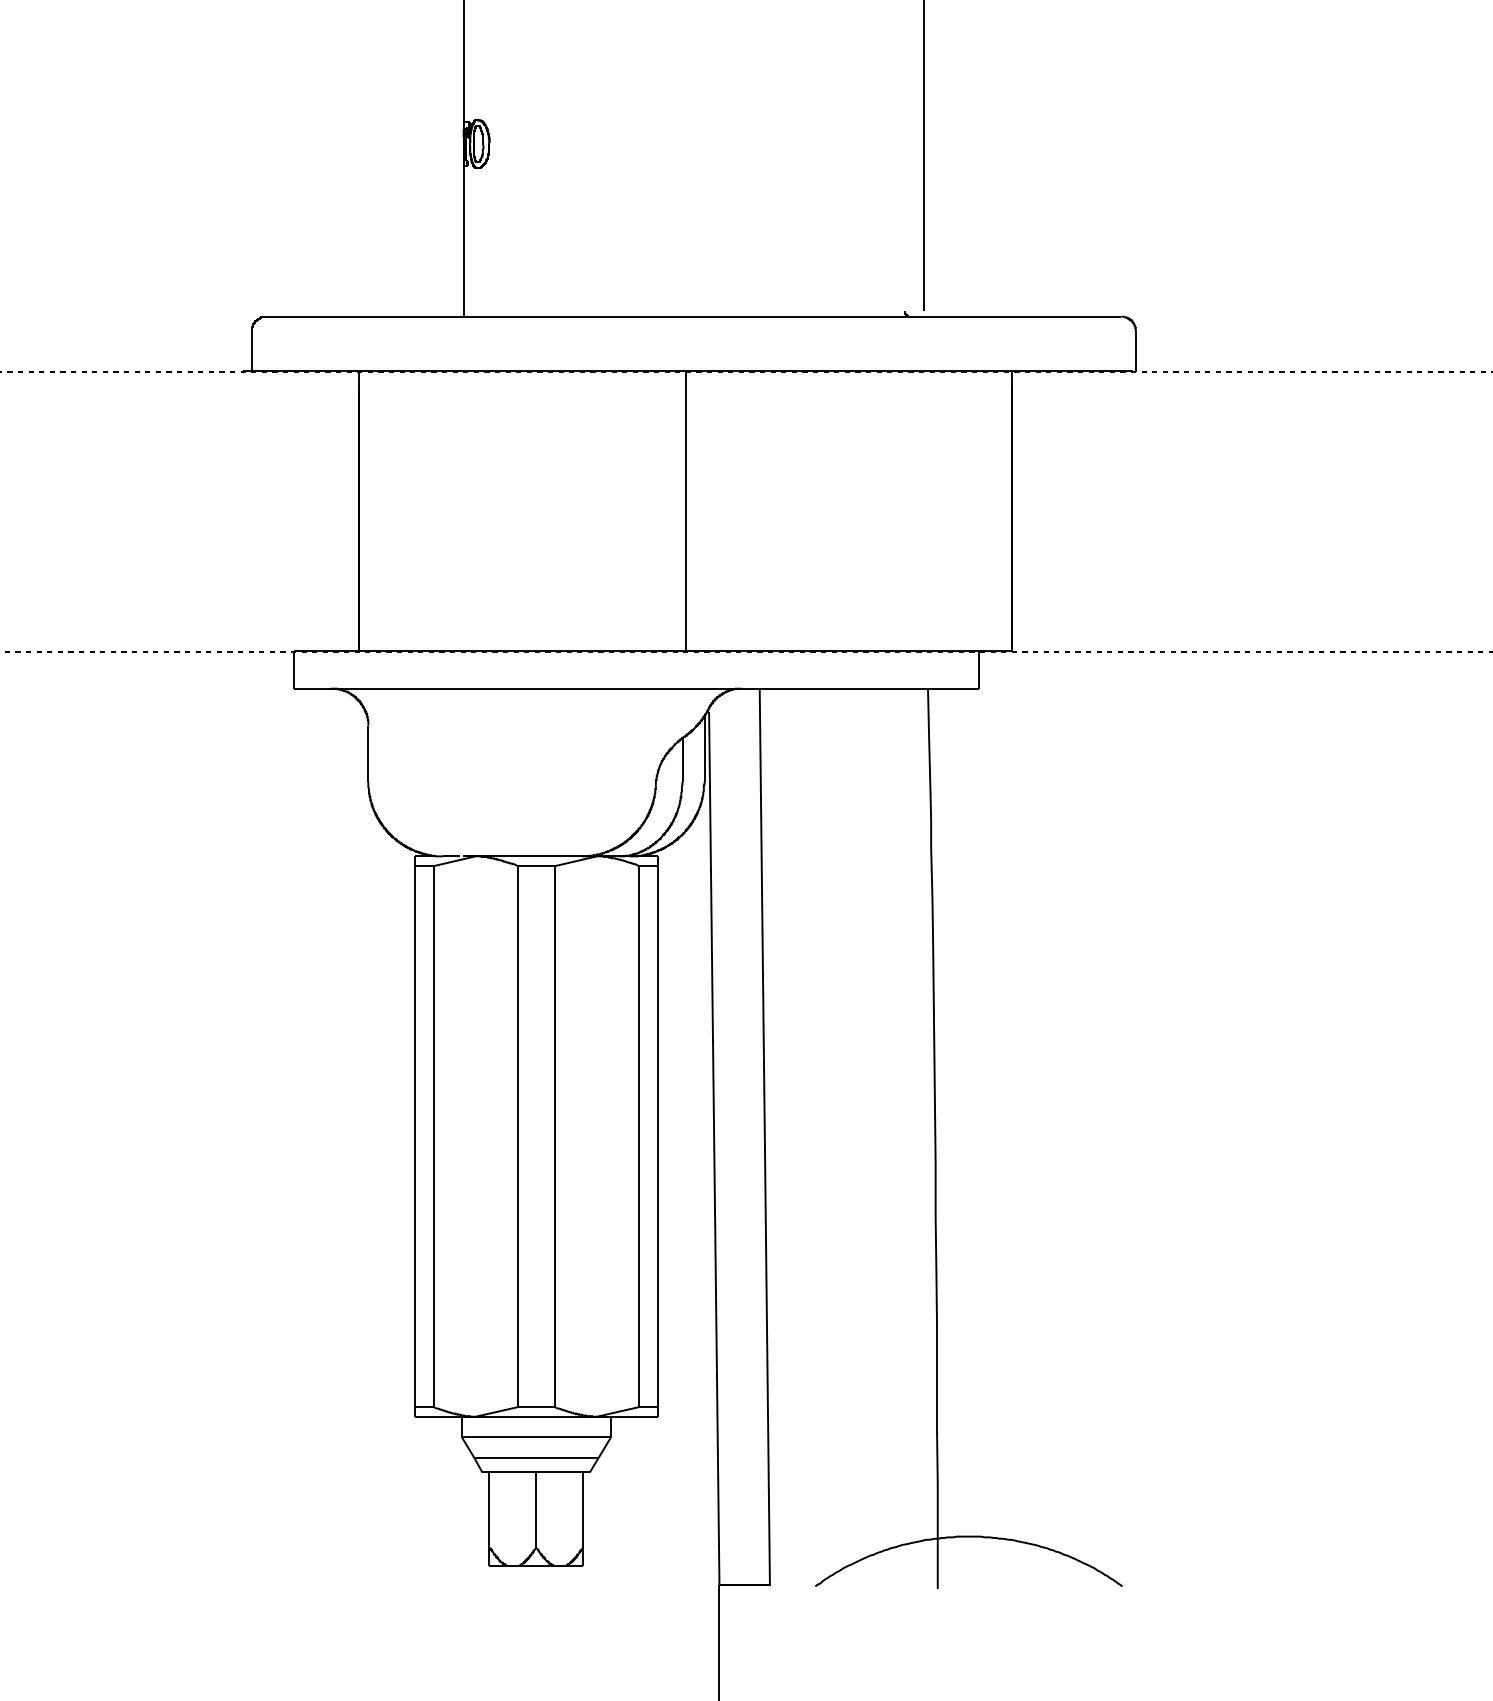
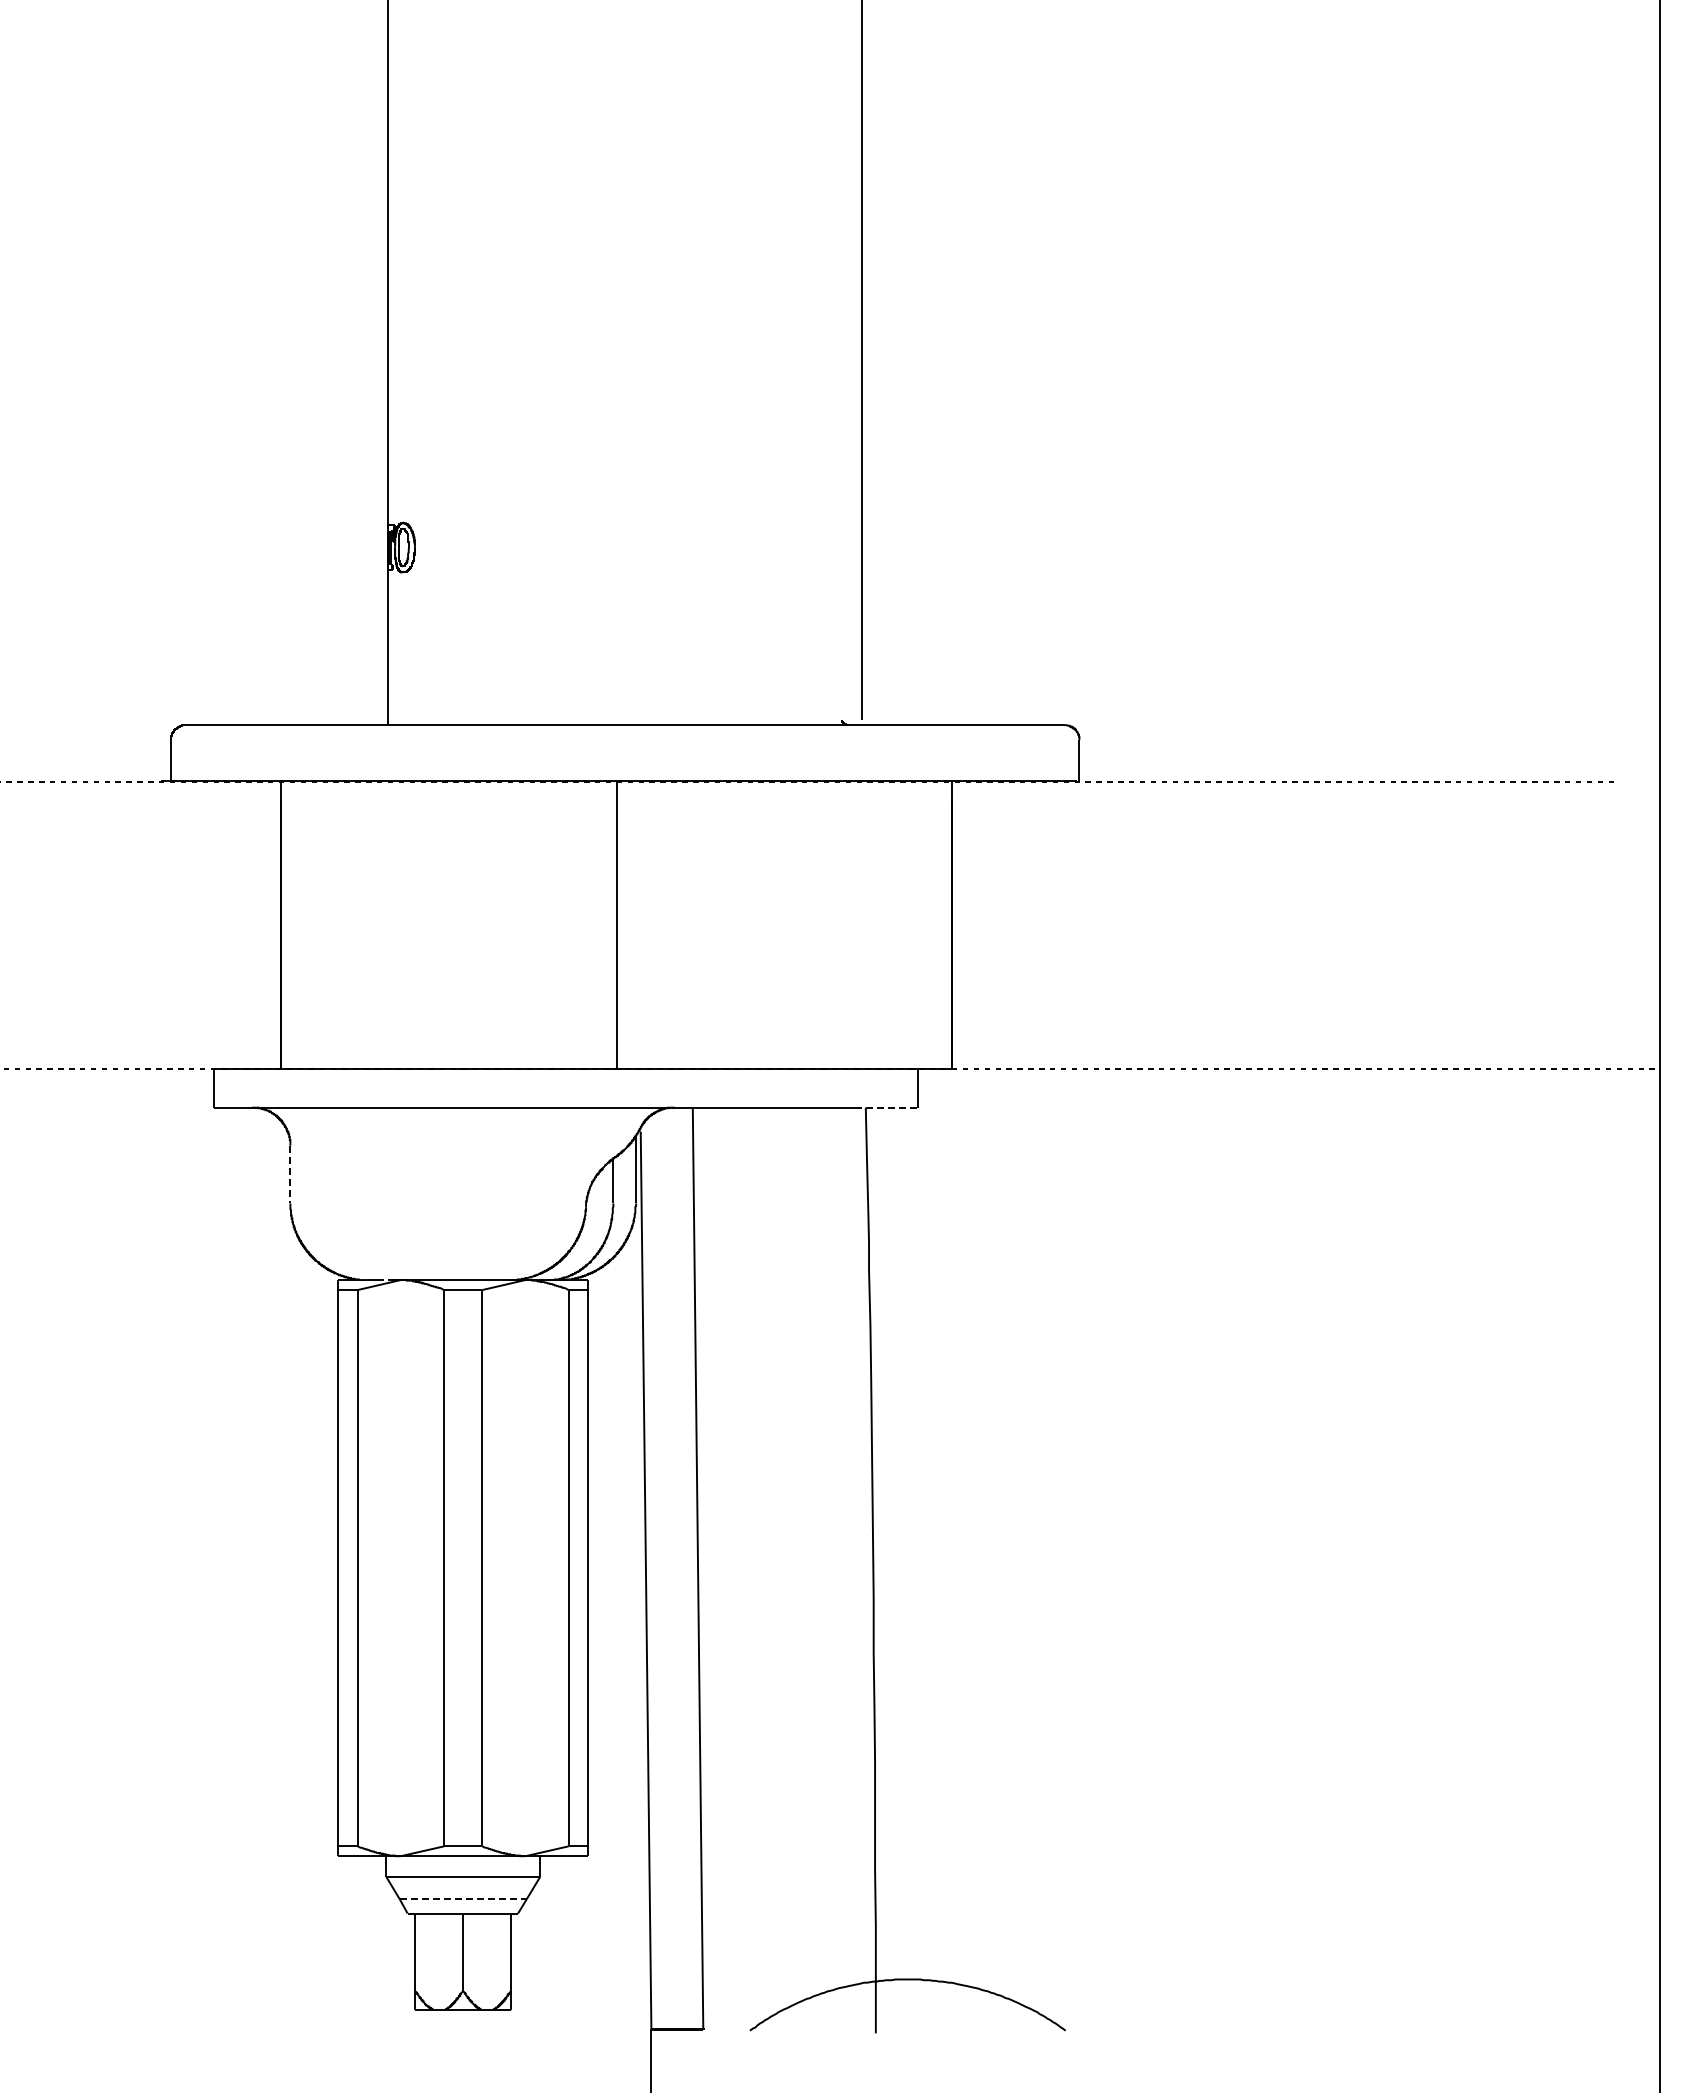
line: (948, 688) -> (886, 1107), solid -> dashed
line: (368, 753) -> (290, 1174), solid -> dashed
line: (536, 1457) -> (463, 1898), solid -> dashed

